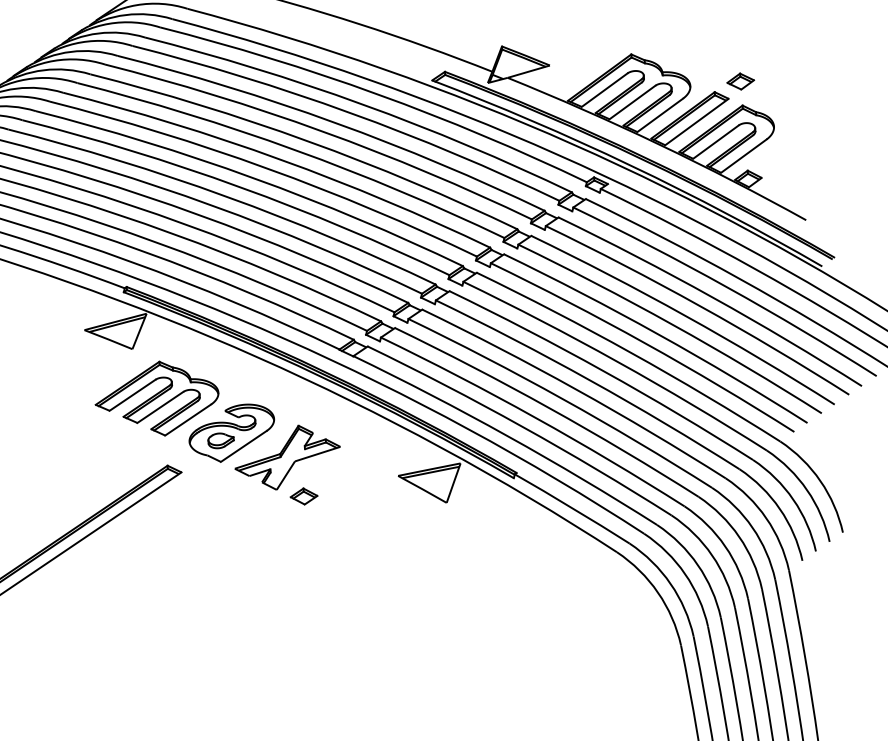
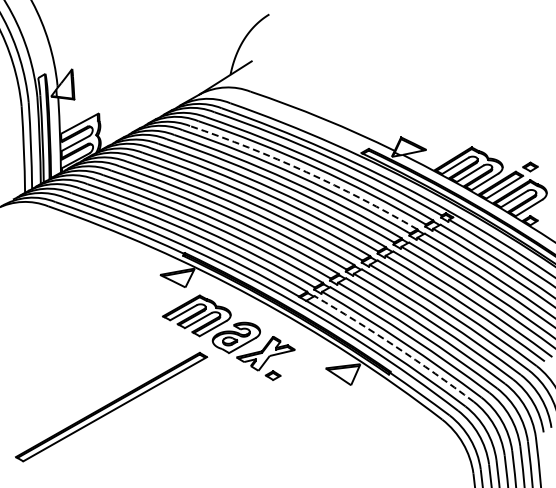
arc: (335, 123) -> (306, 172), solid -> dashed
arc: (521, 426) -> (395, 346), solid -> dashed

